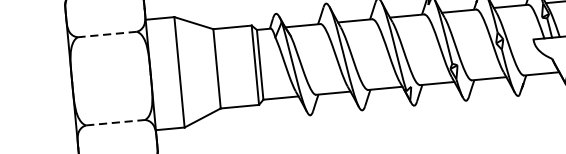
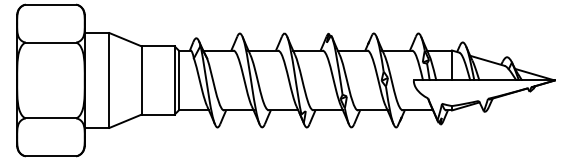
line: (106, 34) -> (50, 42), dashed -> solid
line: (116, 122) -> (51, 118), dashed -> solid

